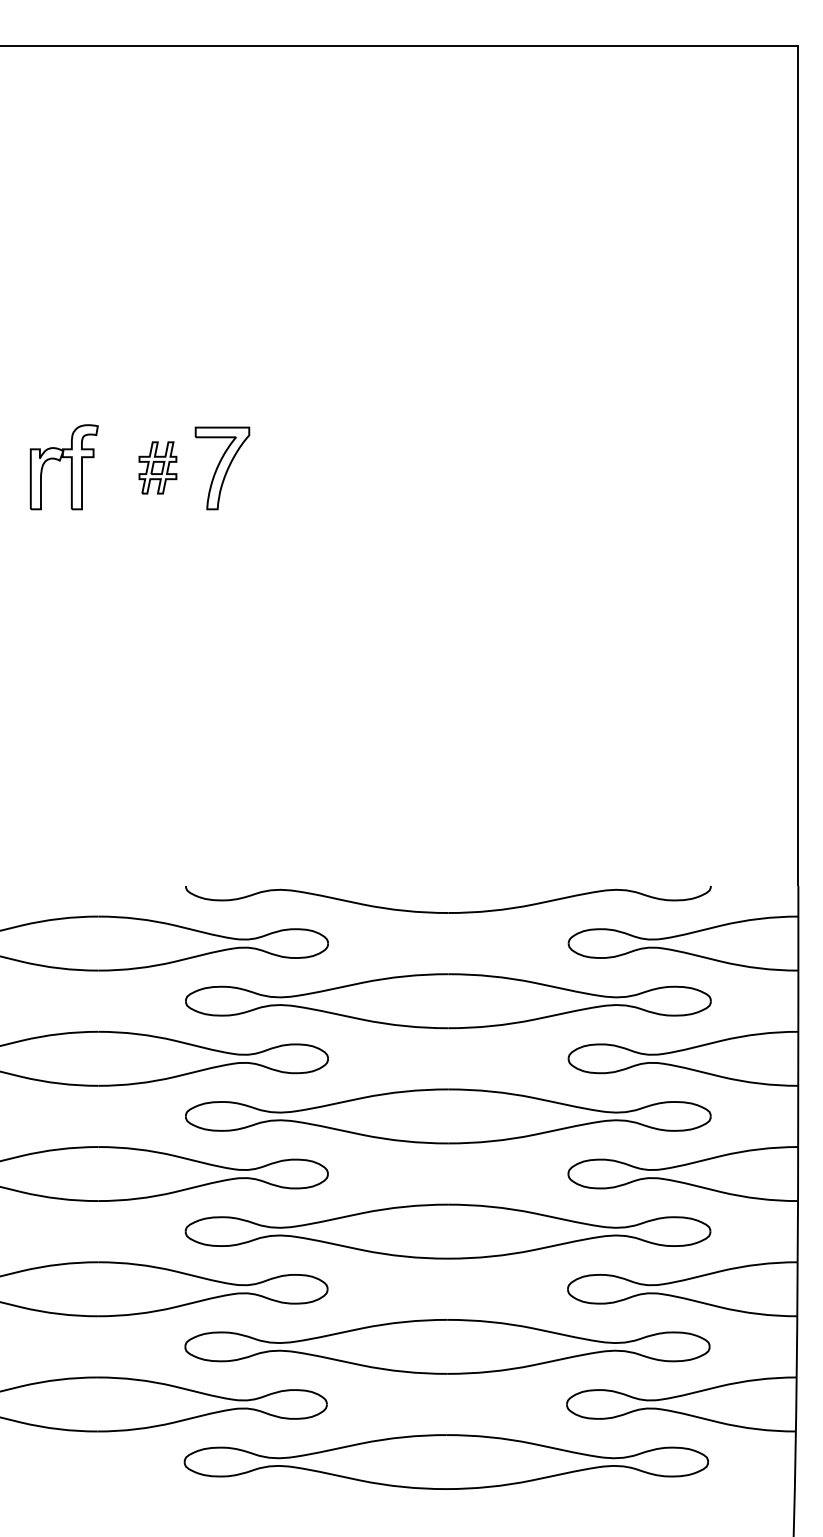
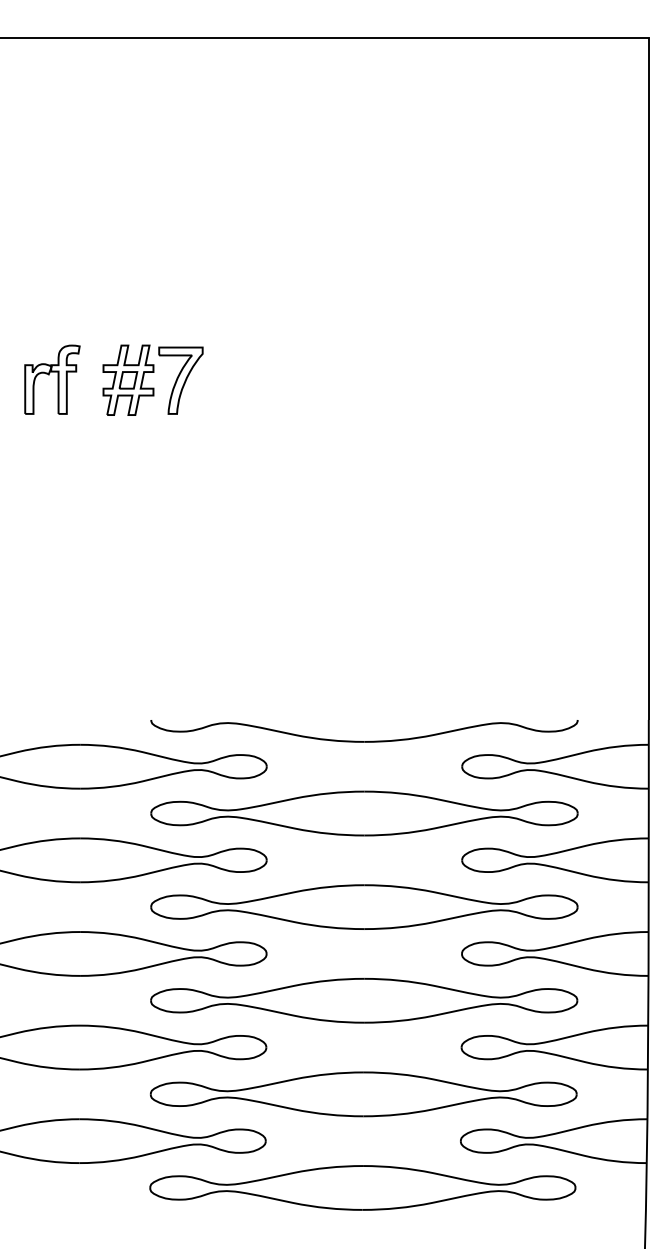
part: (157, 467) -> (128, 379), size x1.67

